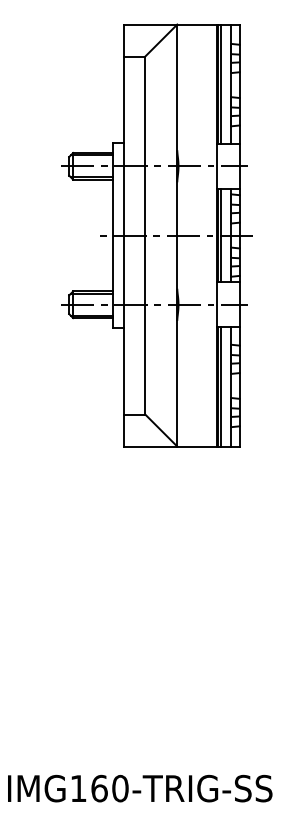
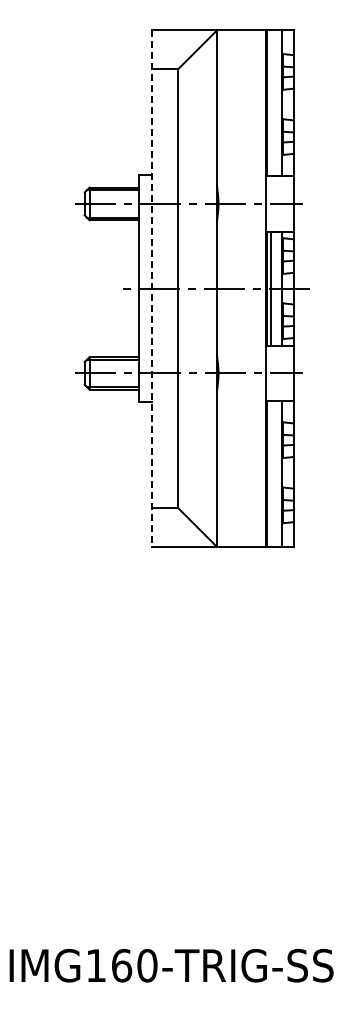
line: (220, 84) -> (270, 103), removed
line: (123, 236) -> (151, 289), solid -> dashed
line: (220, 386) -> (270, 473), removed

